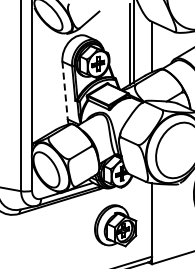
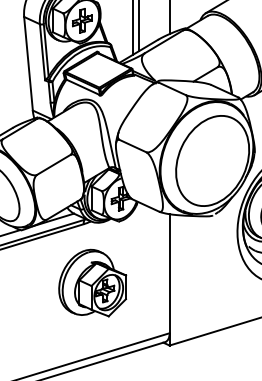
line: (65, 90) -> (29, 63), dashed -> solid
part: (115, 225) -> (92, 282), moved

